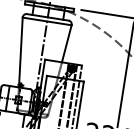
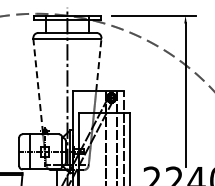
line: (66, 43) -> (98, 64), solid -> dashed
line: (21, 51) -> (38, 85), solid -> dashed

